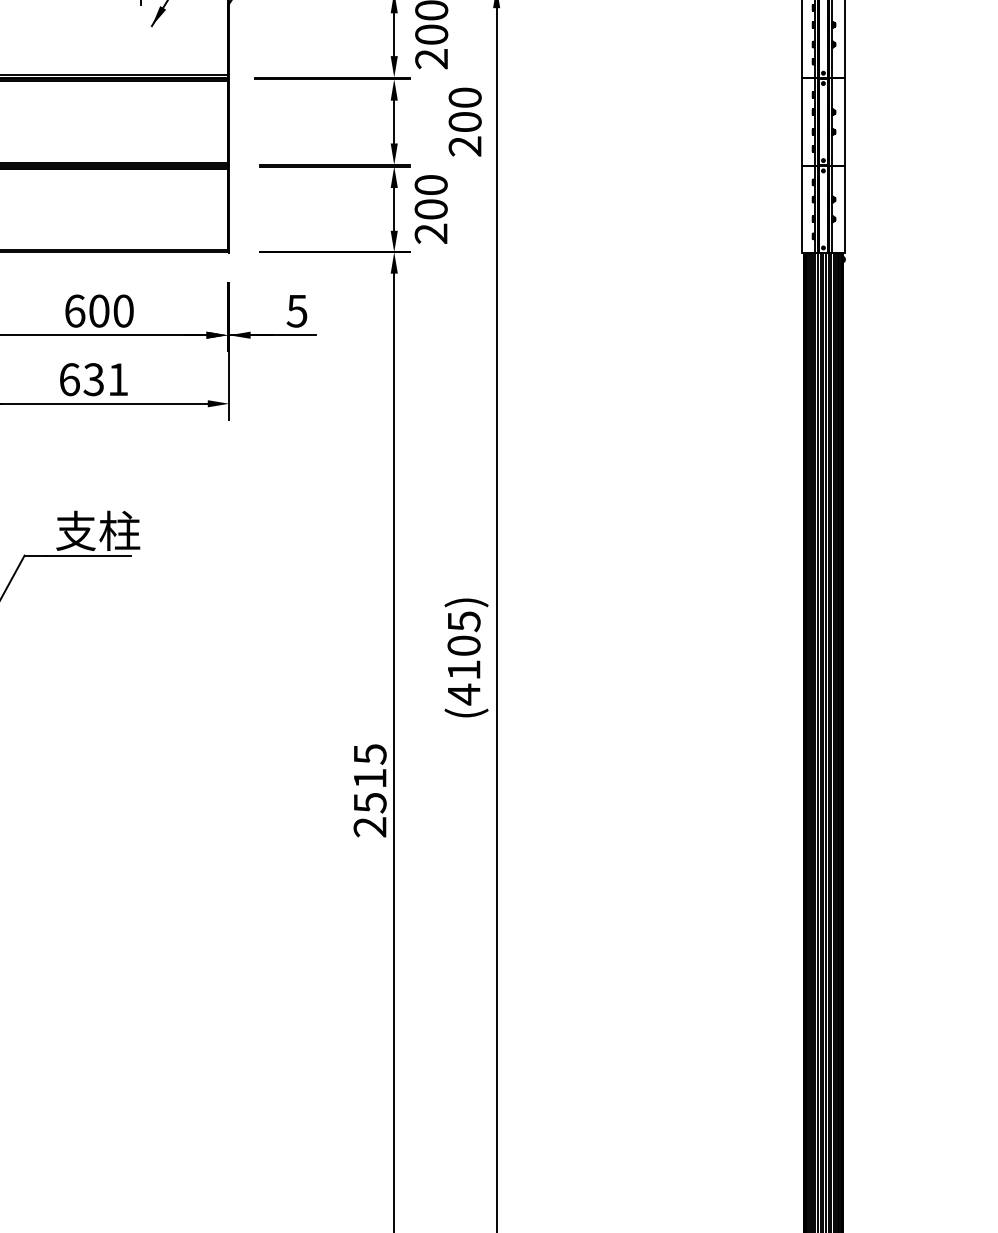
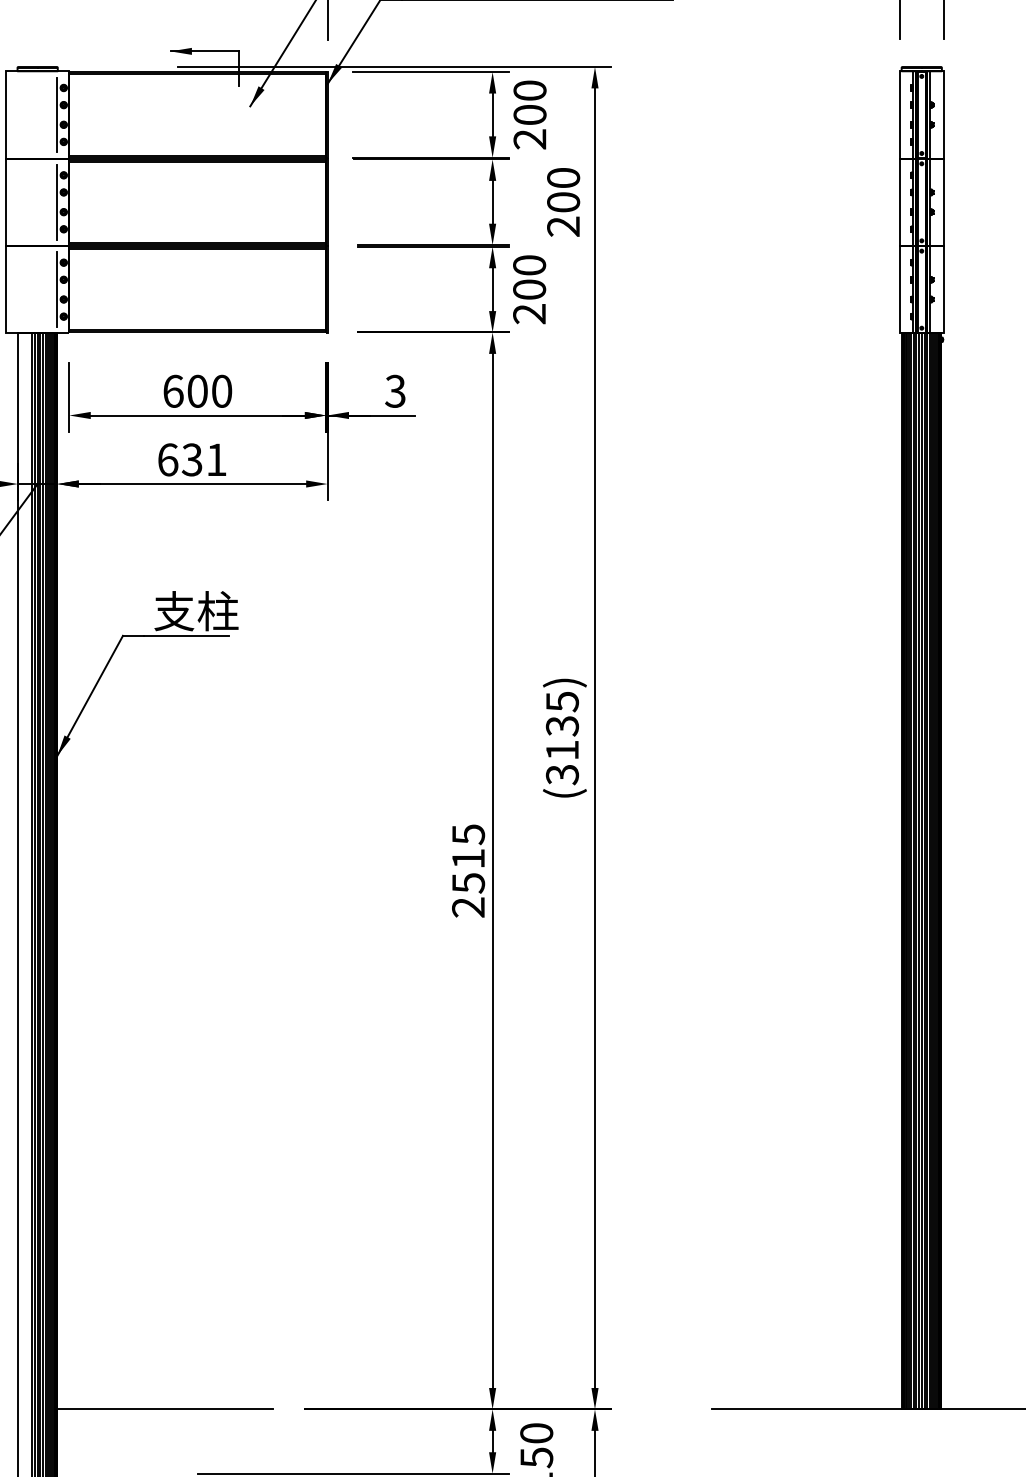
text: (297, 310) -> (395, 390), 5 -> 3
text: (464, 670) -> (562, 750), (4105) -> (3135)

